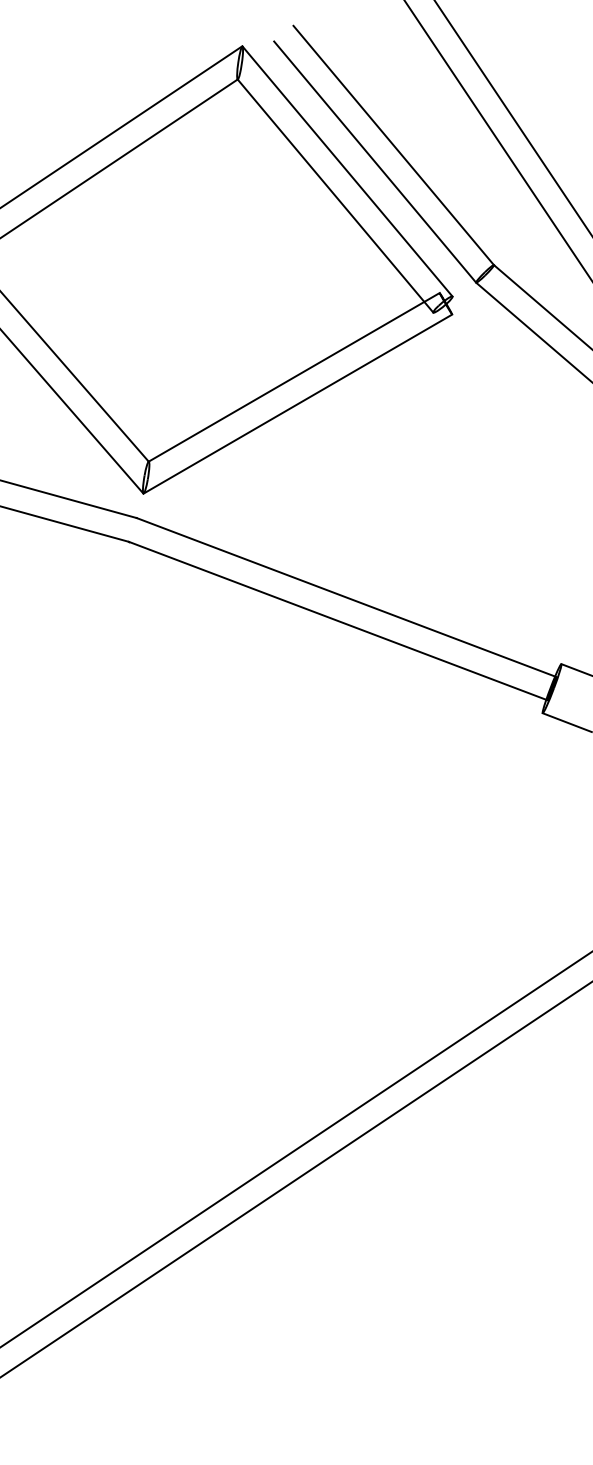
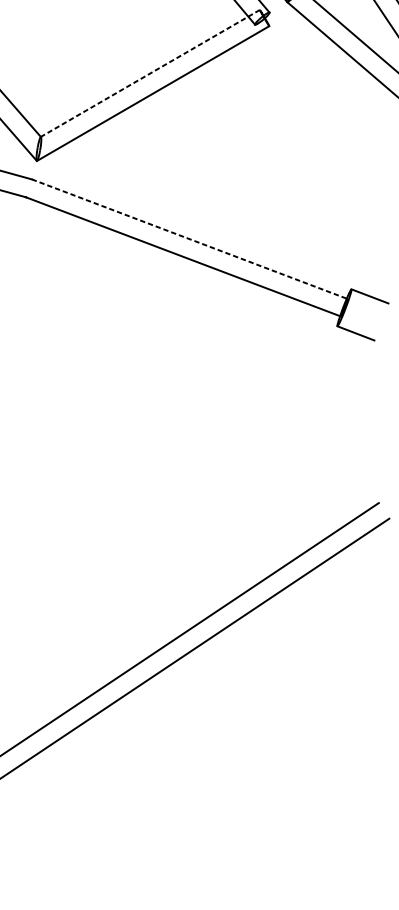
line: (293, 377) -> (149, 73), solid -> dashed
line: (347, 597) -> (190, 239), solid -> dashed

